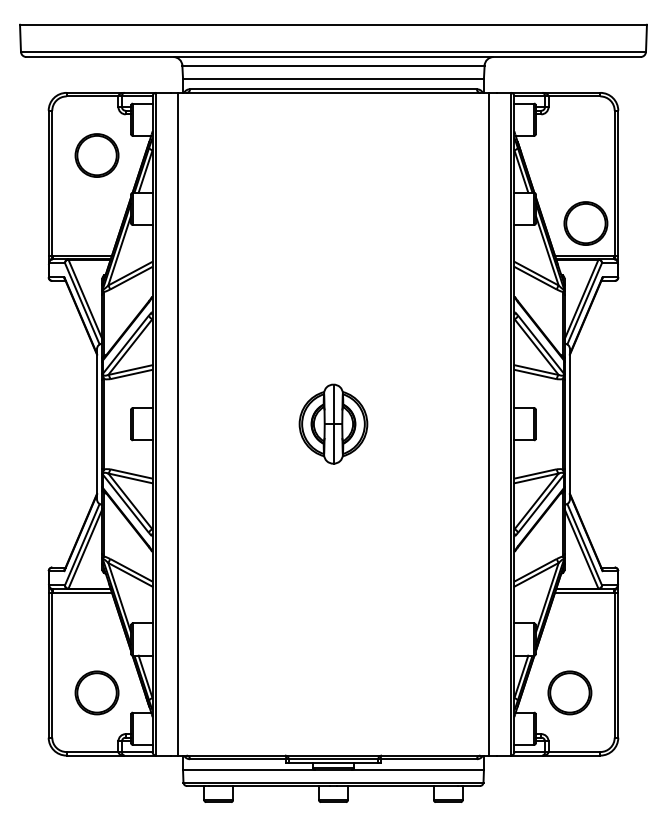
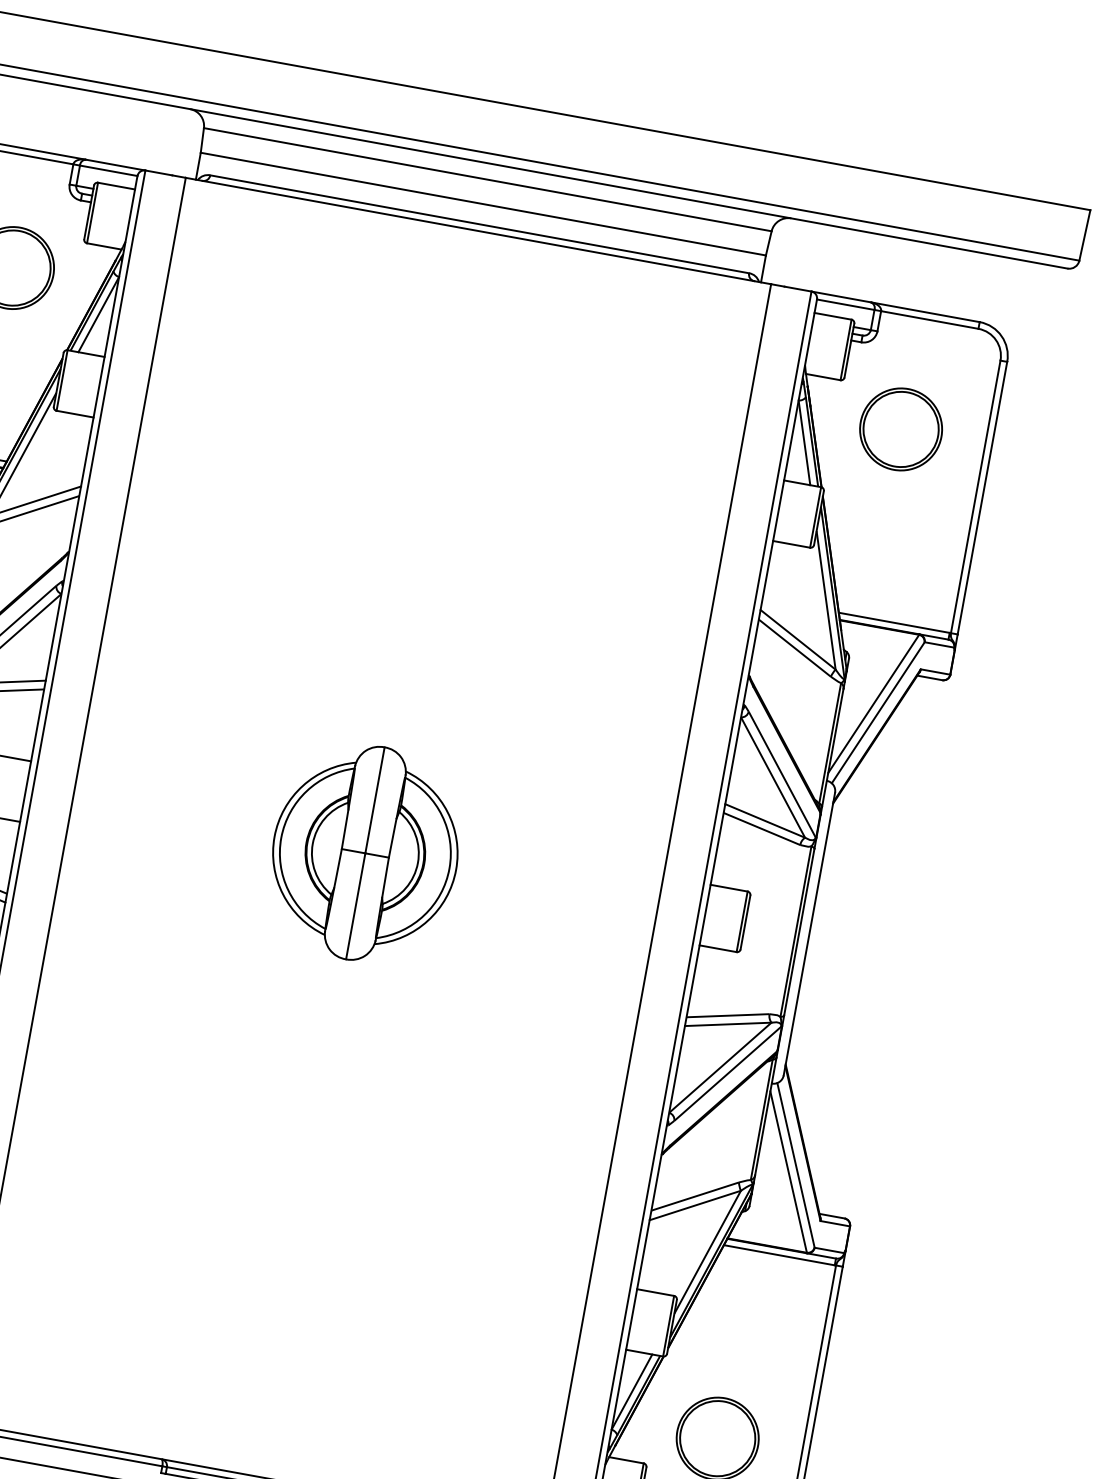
part: (585, 223) -> (900, 429), moved
part: (333, 423) -> (365, 851), size x1.43

